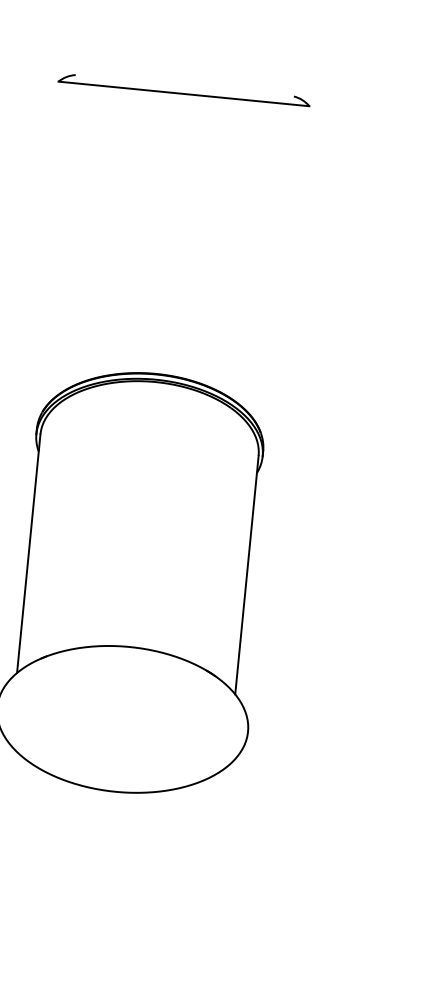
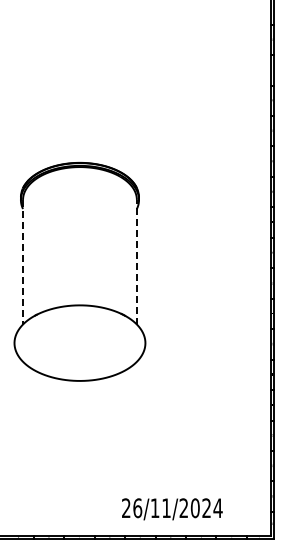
part: (183, 89) -> (79, 14), removed
line: (29, 554) -> (23, 262), solid -> dashed
line: (246, 573) -> (136, 261), solid -> dashed

